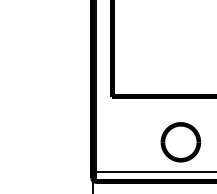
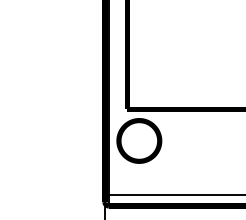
part: (180, 142) -> (138, 141), moved

